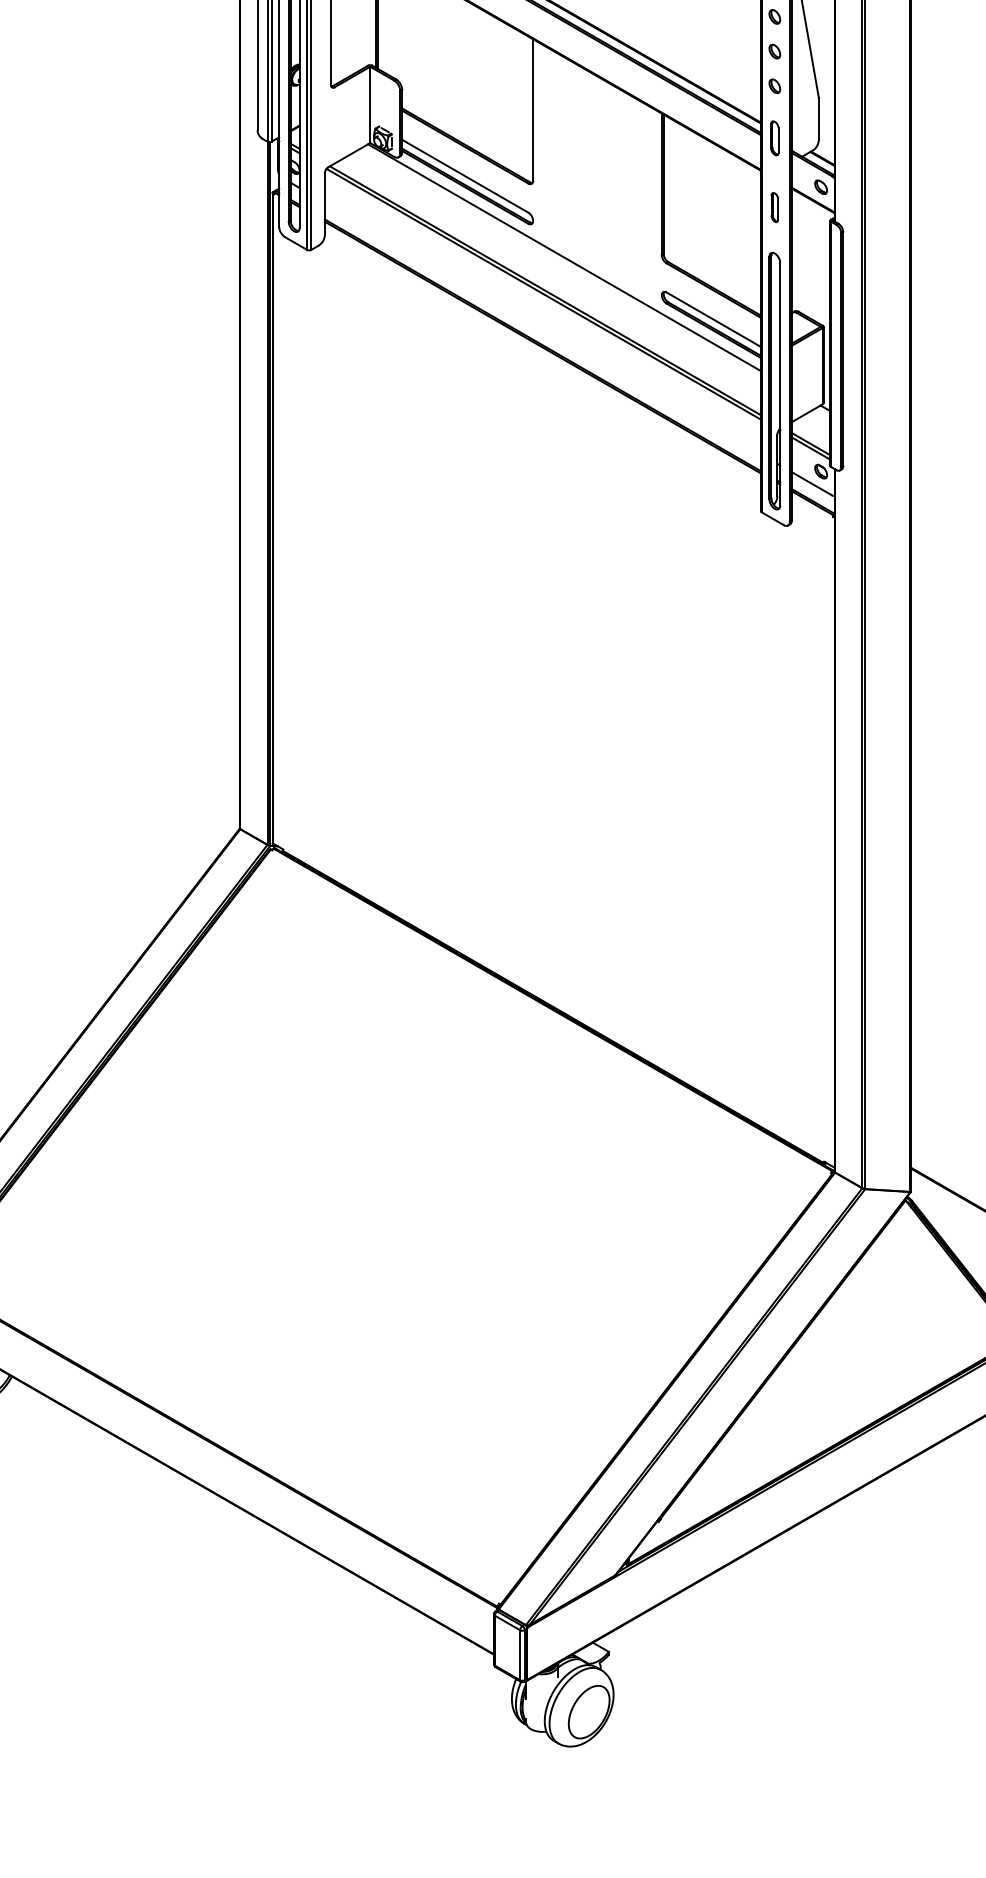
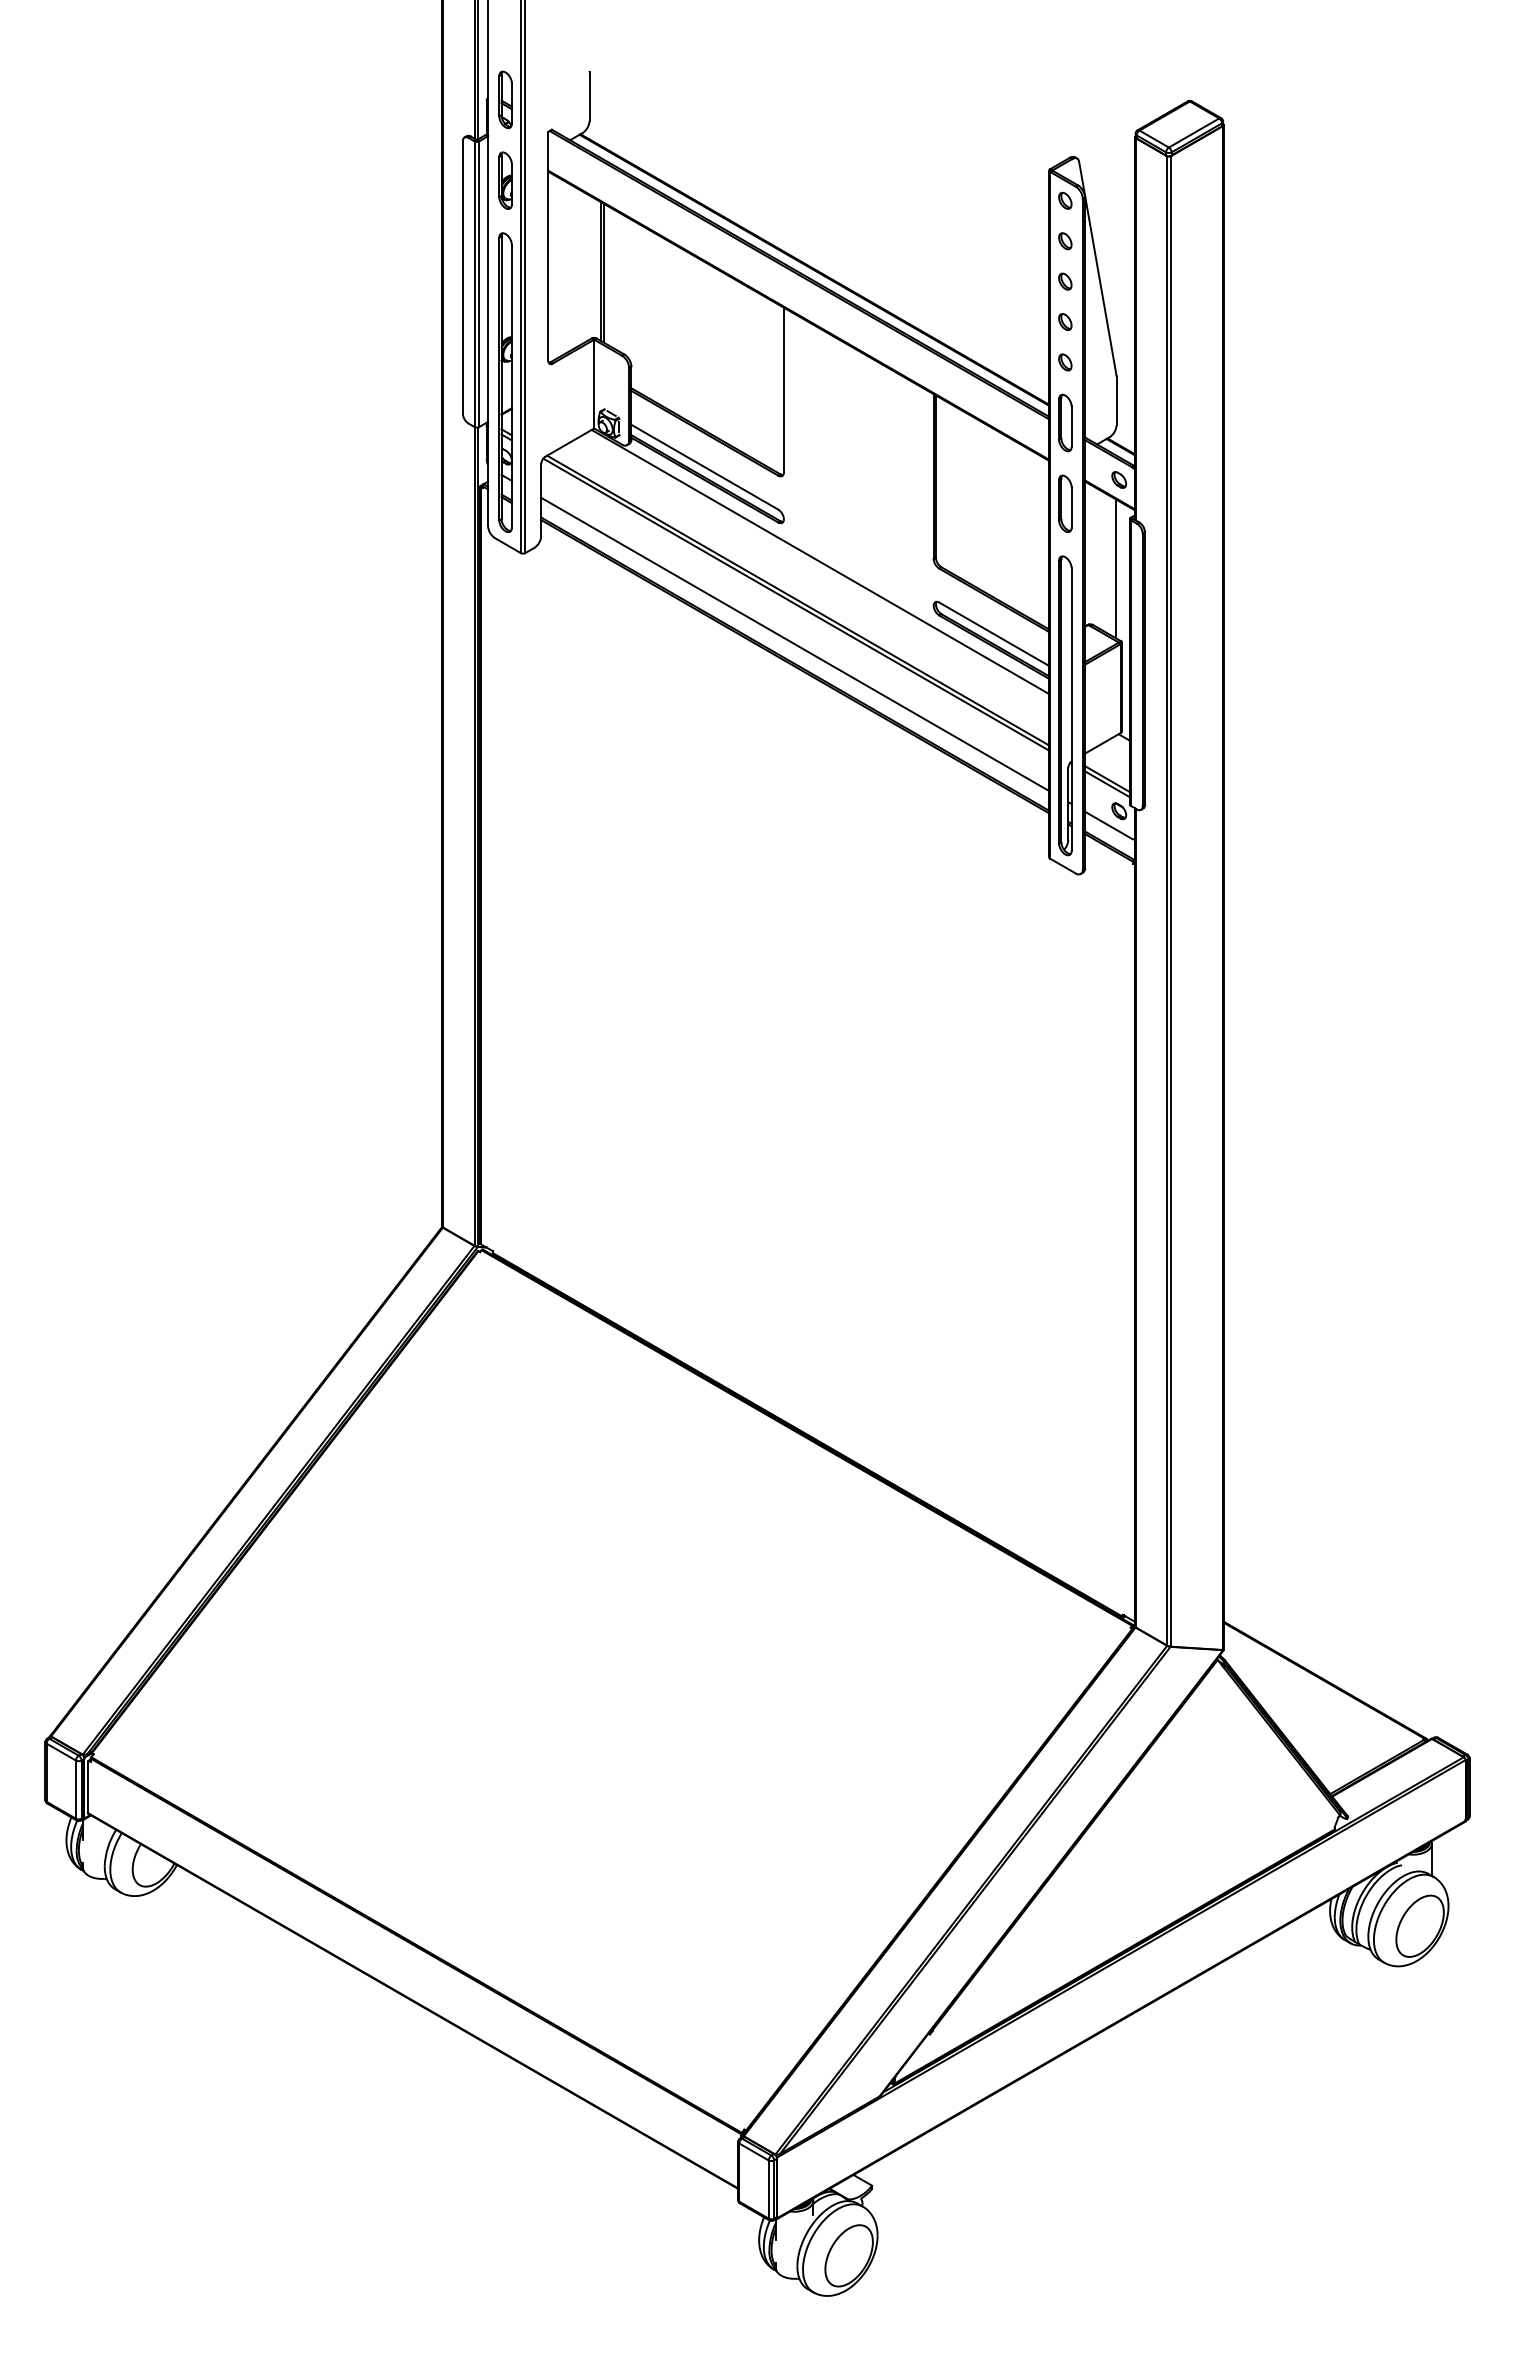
part: (774, 137) -> (1065, 422), size x1.43
part: (774, 207) -> (1065, 503), size x1.67
line: (818, 263) -> (1116, 568), added
line: (543, 328) -> (795, 644), added

